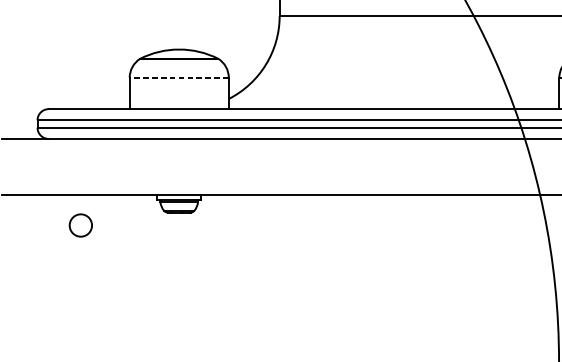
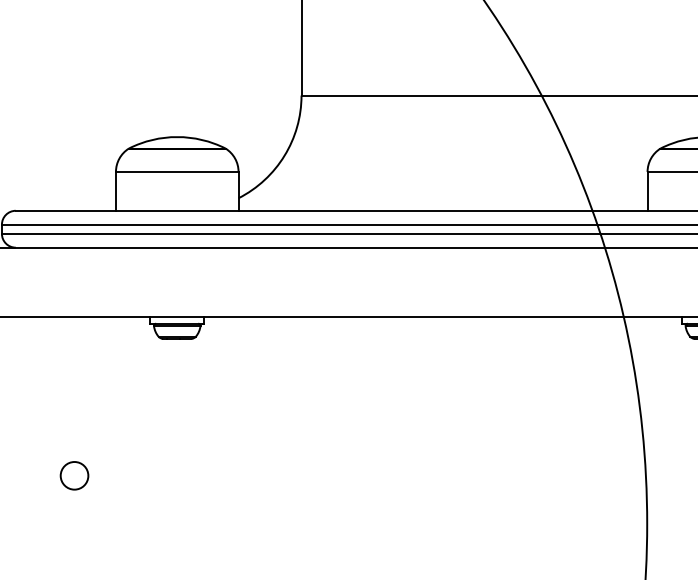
line: (178, 77) -> (176, 171), dashed -> solid
circle: (80, 225) -> (74, 475), moved

